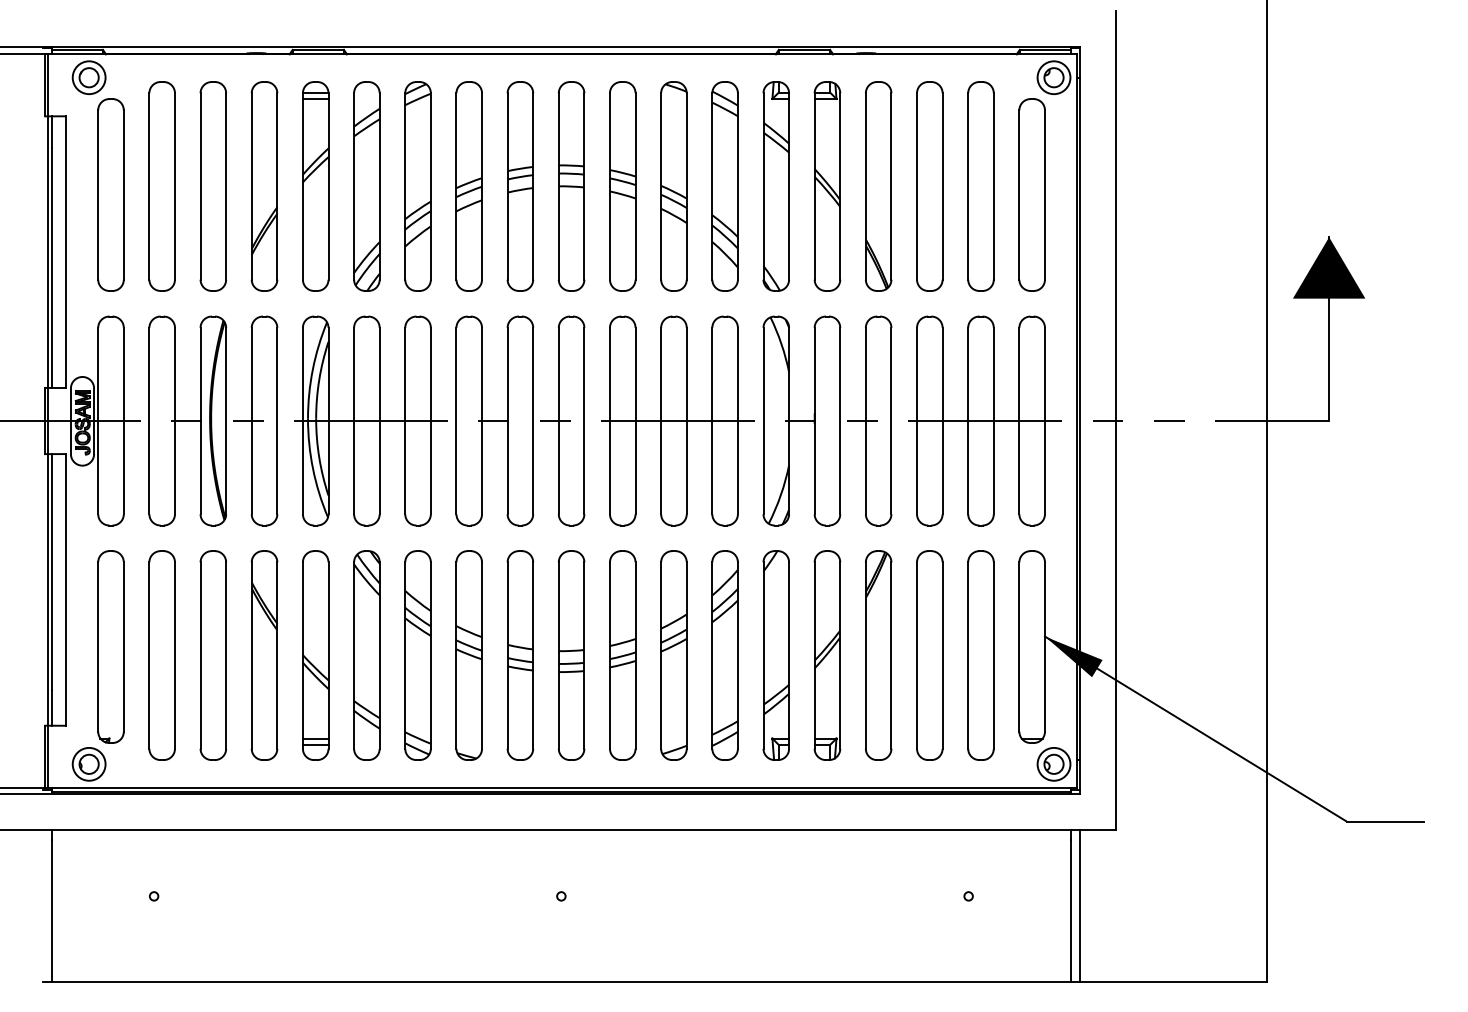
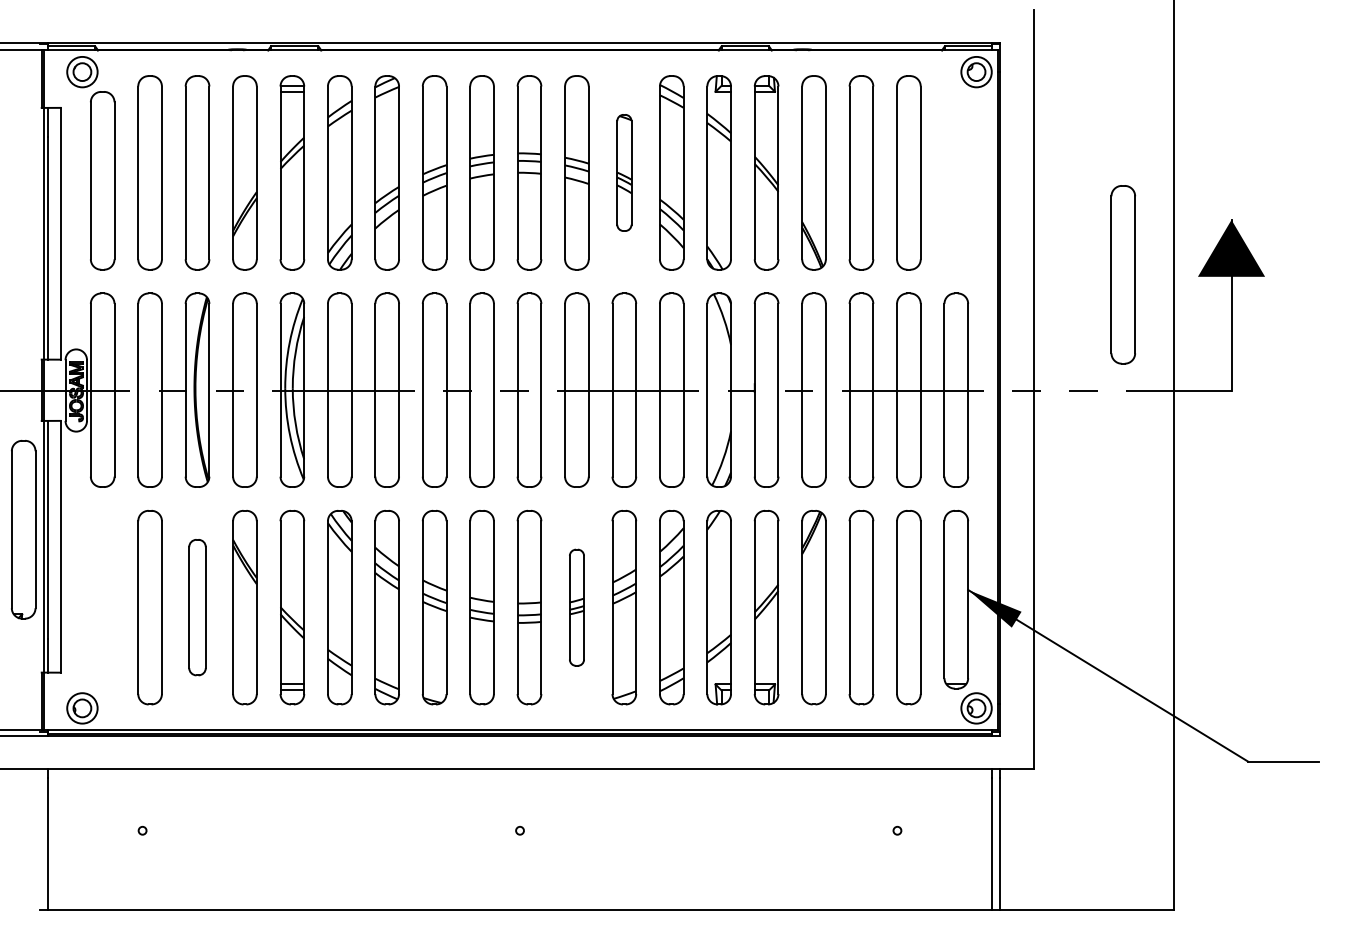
part: (674, 186) -> (624, 172), size x0.6
part: (1031, 194) -> (1122, 274), moved
part: (110, 646) -> (23, 529), moved
part: (213, 655) -> (197, 607), size x0.7
part: (622, 655) -> (576, 607), size x0.6

